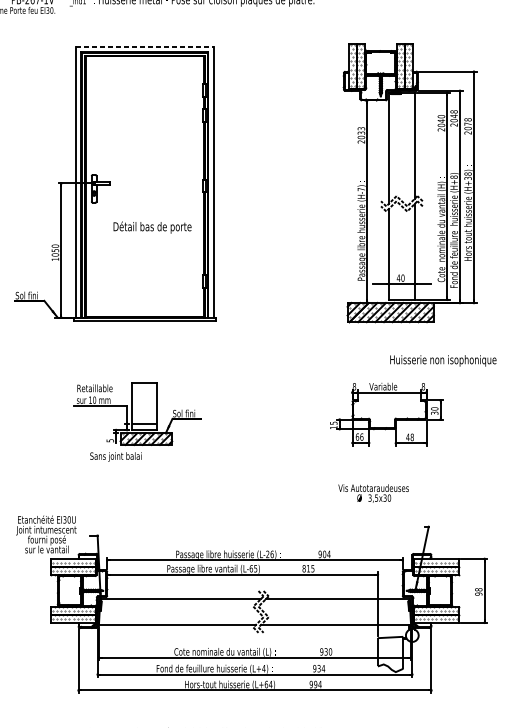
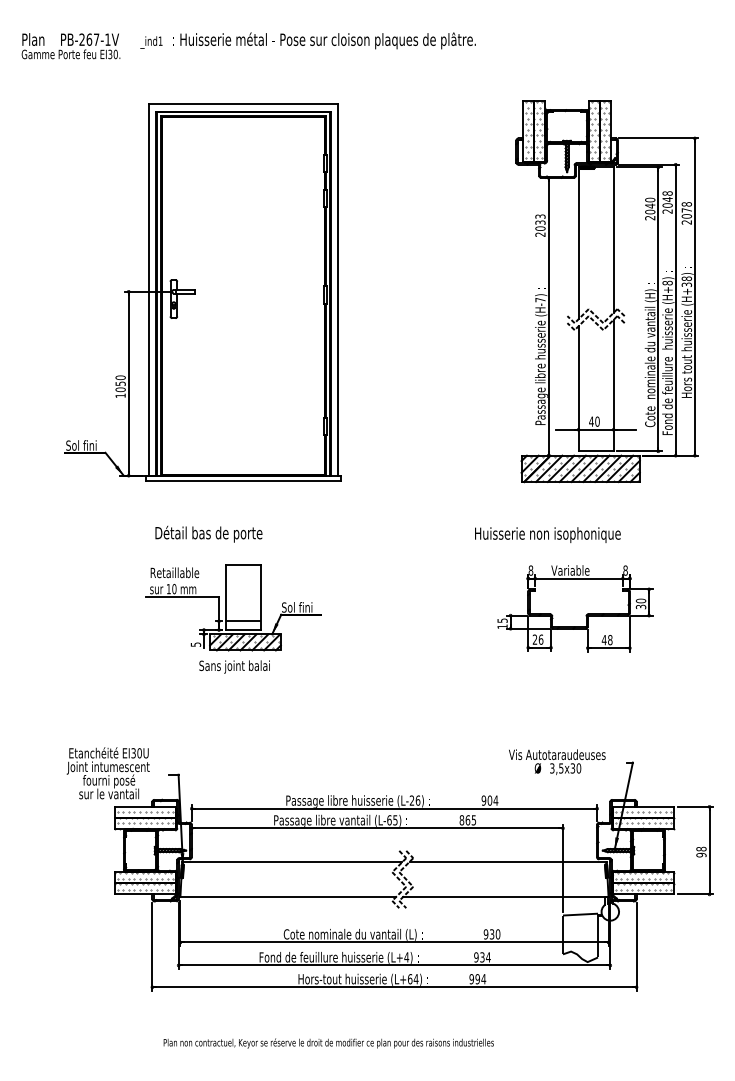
line: (144, 47) -> (243, 104), dashed -> solid
text: (152, 227) -> (208, 534), moved
text: (443, 360) -> (547, 534), moved
text: (357, 436) -> (534, 639), 66 -> 26
text: (115, 456) -> (234, 666), moved
text: (373, 493) -> (557, 761), moved
text: (308, 568) -> (467, 820), 815 -> 865

